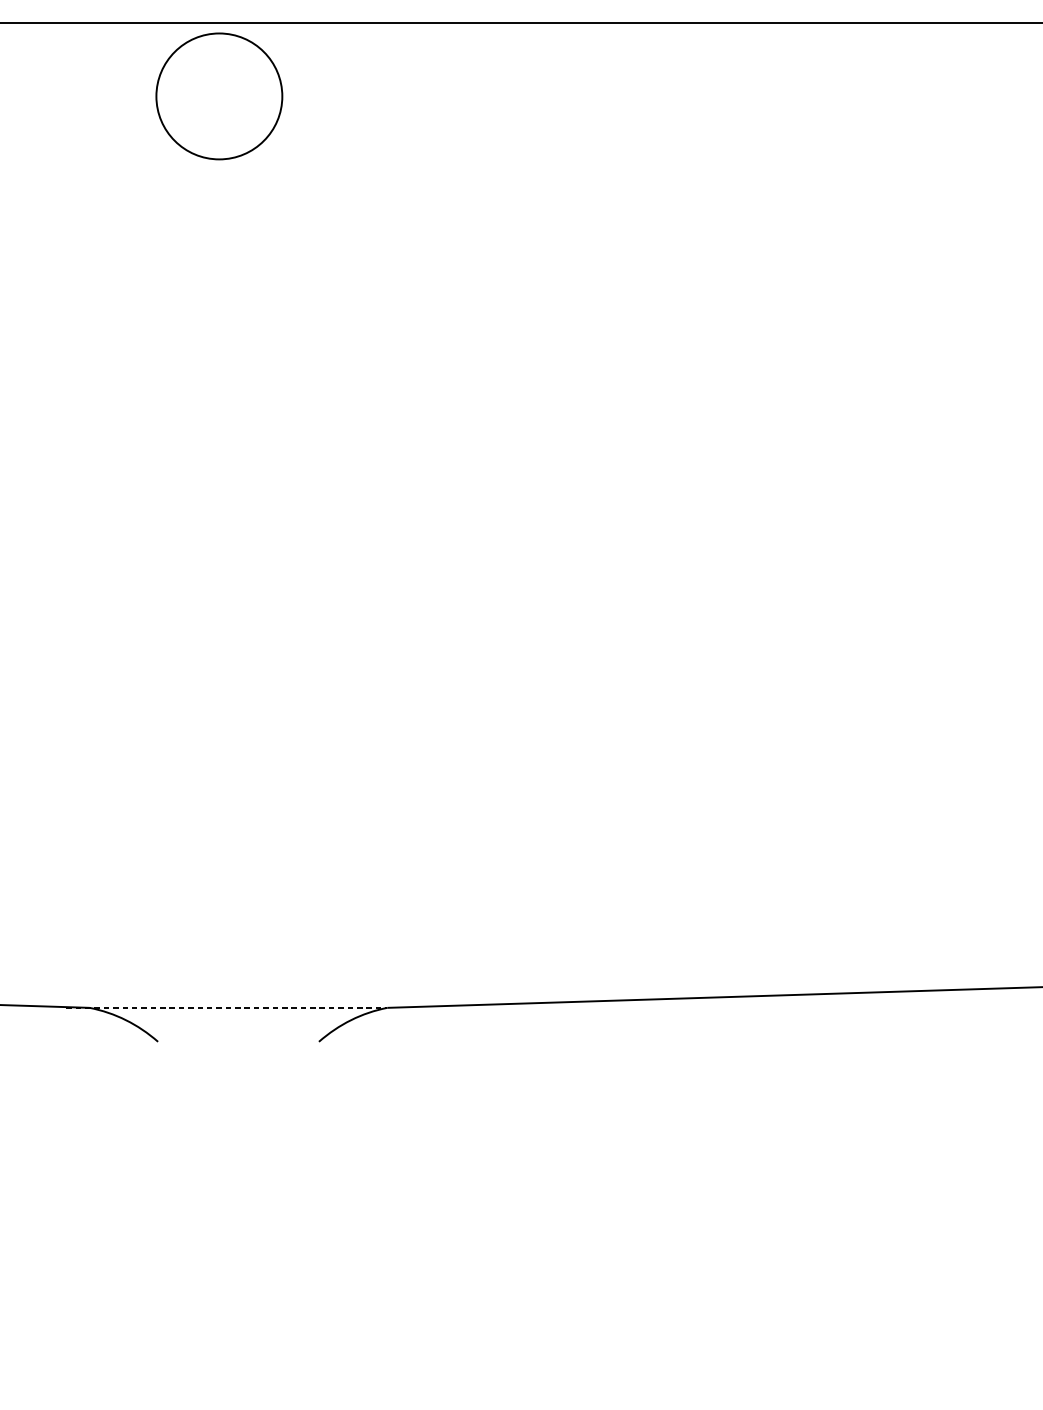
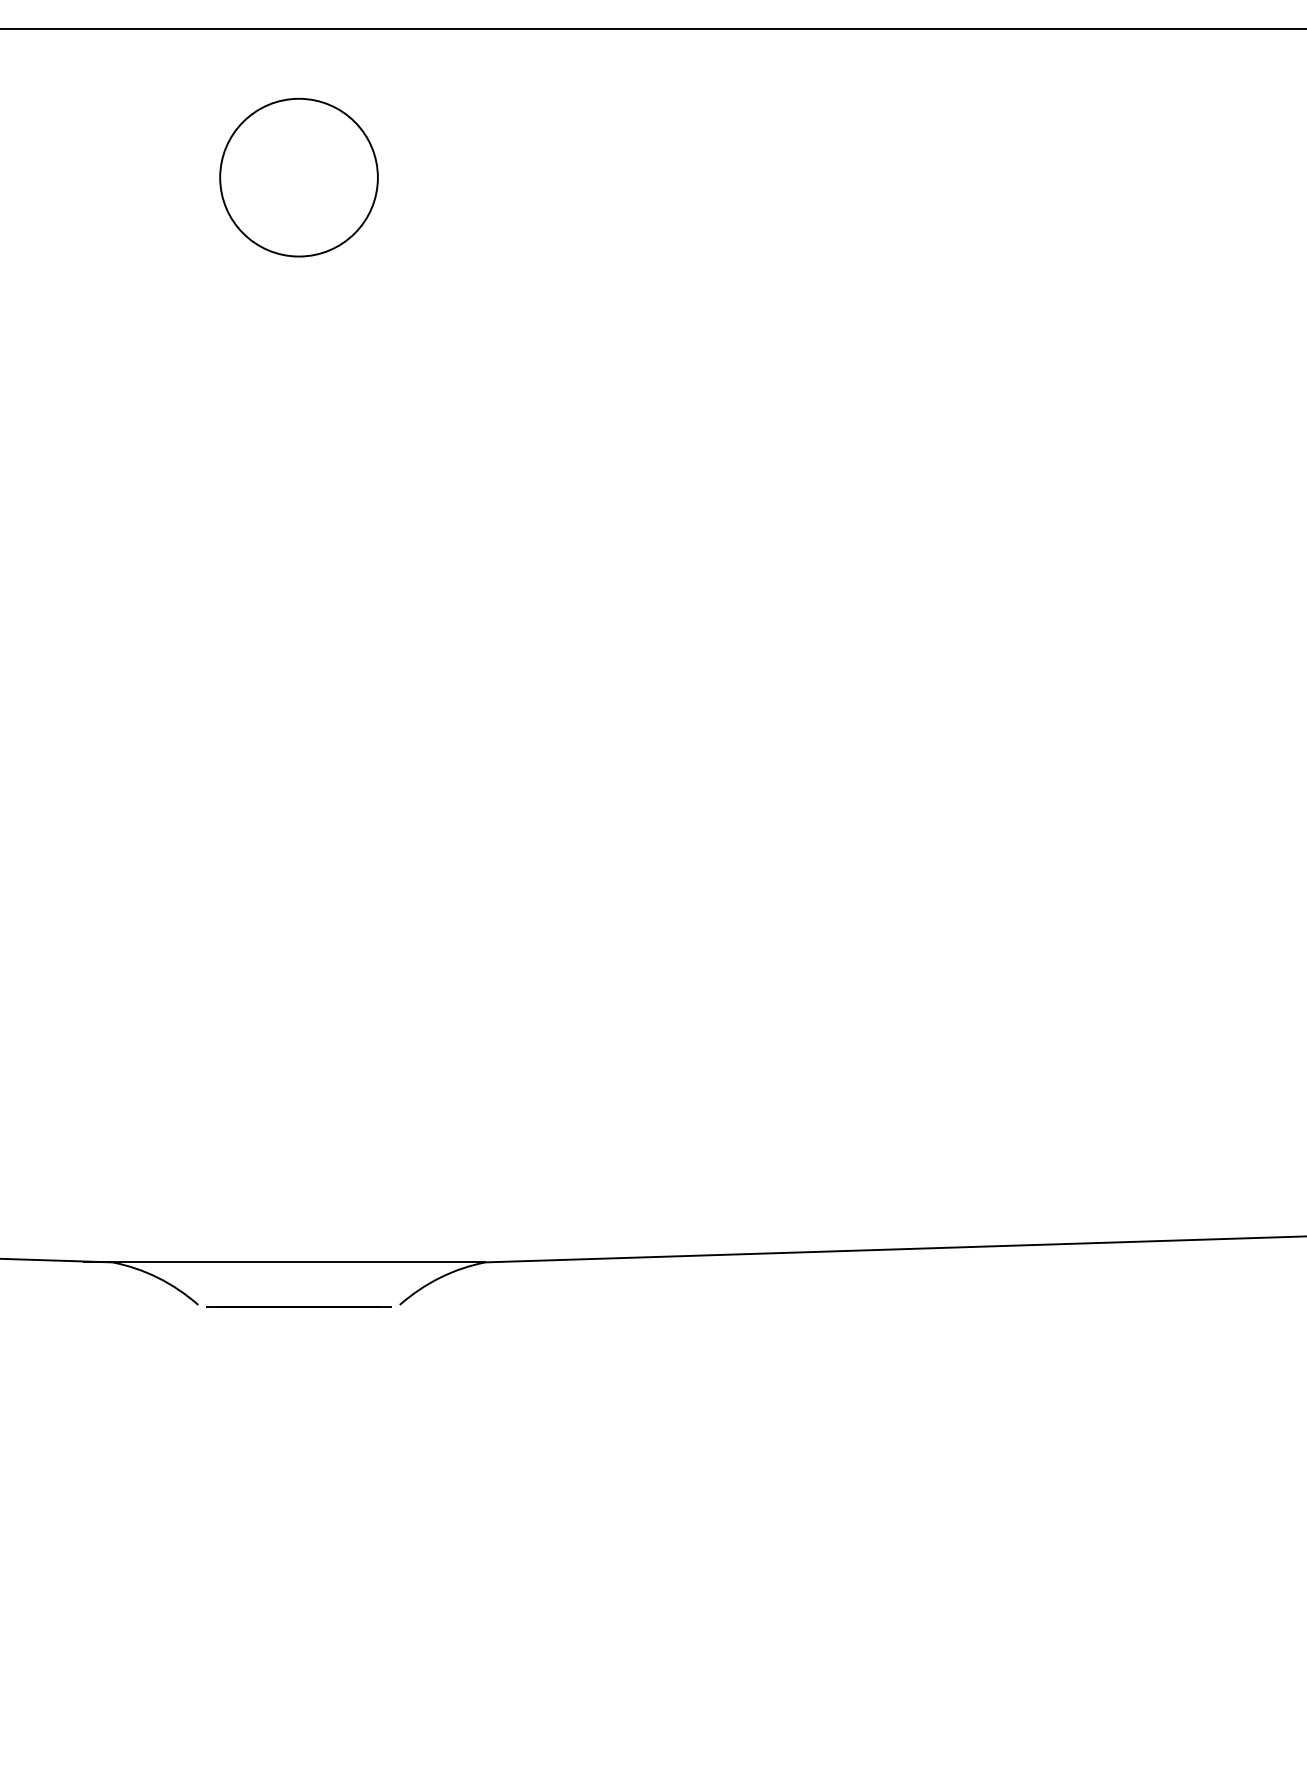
part: (218, 96) -> (298, 177), moved
line: (226, 1007) -> (284, 1262), dashed -> solid
line: (238, 1043) -> (298, 1306), added

